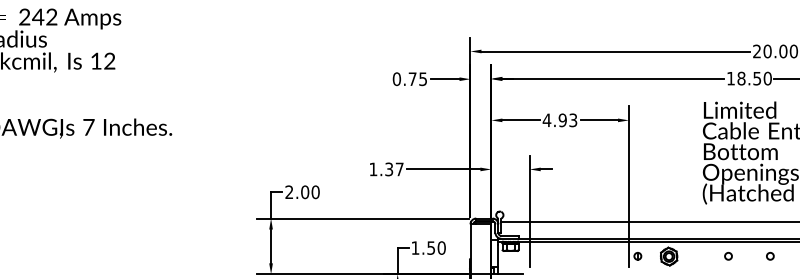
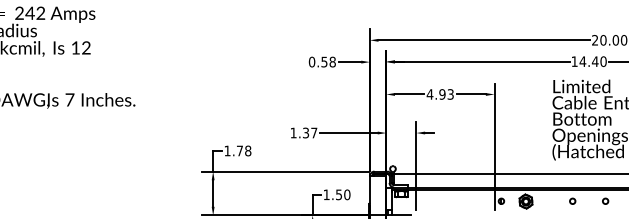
text: (749, 78) -> (589, 61), 18.50 -> 14.40
text: (417, 79) -> (328, 62), 0.75 -> 0.58
text: (302, 192) -> (237, 151), 2.00 -> 1.78

